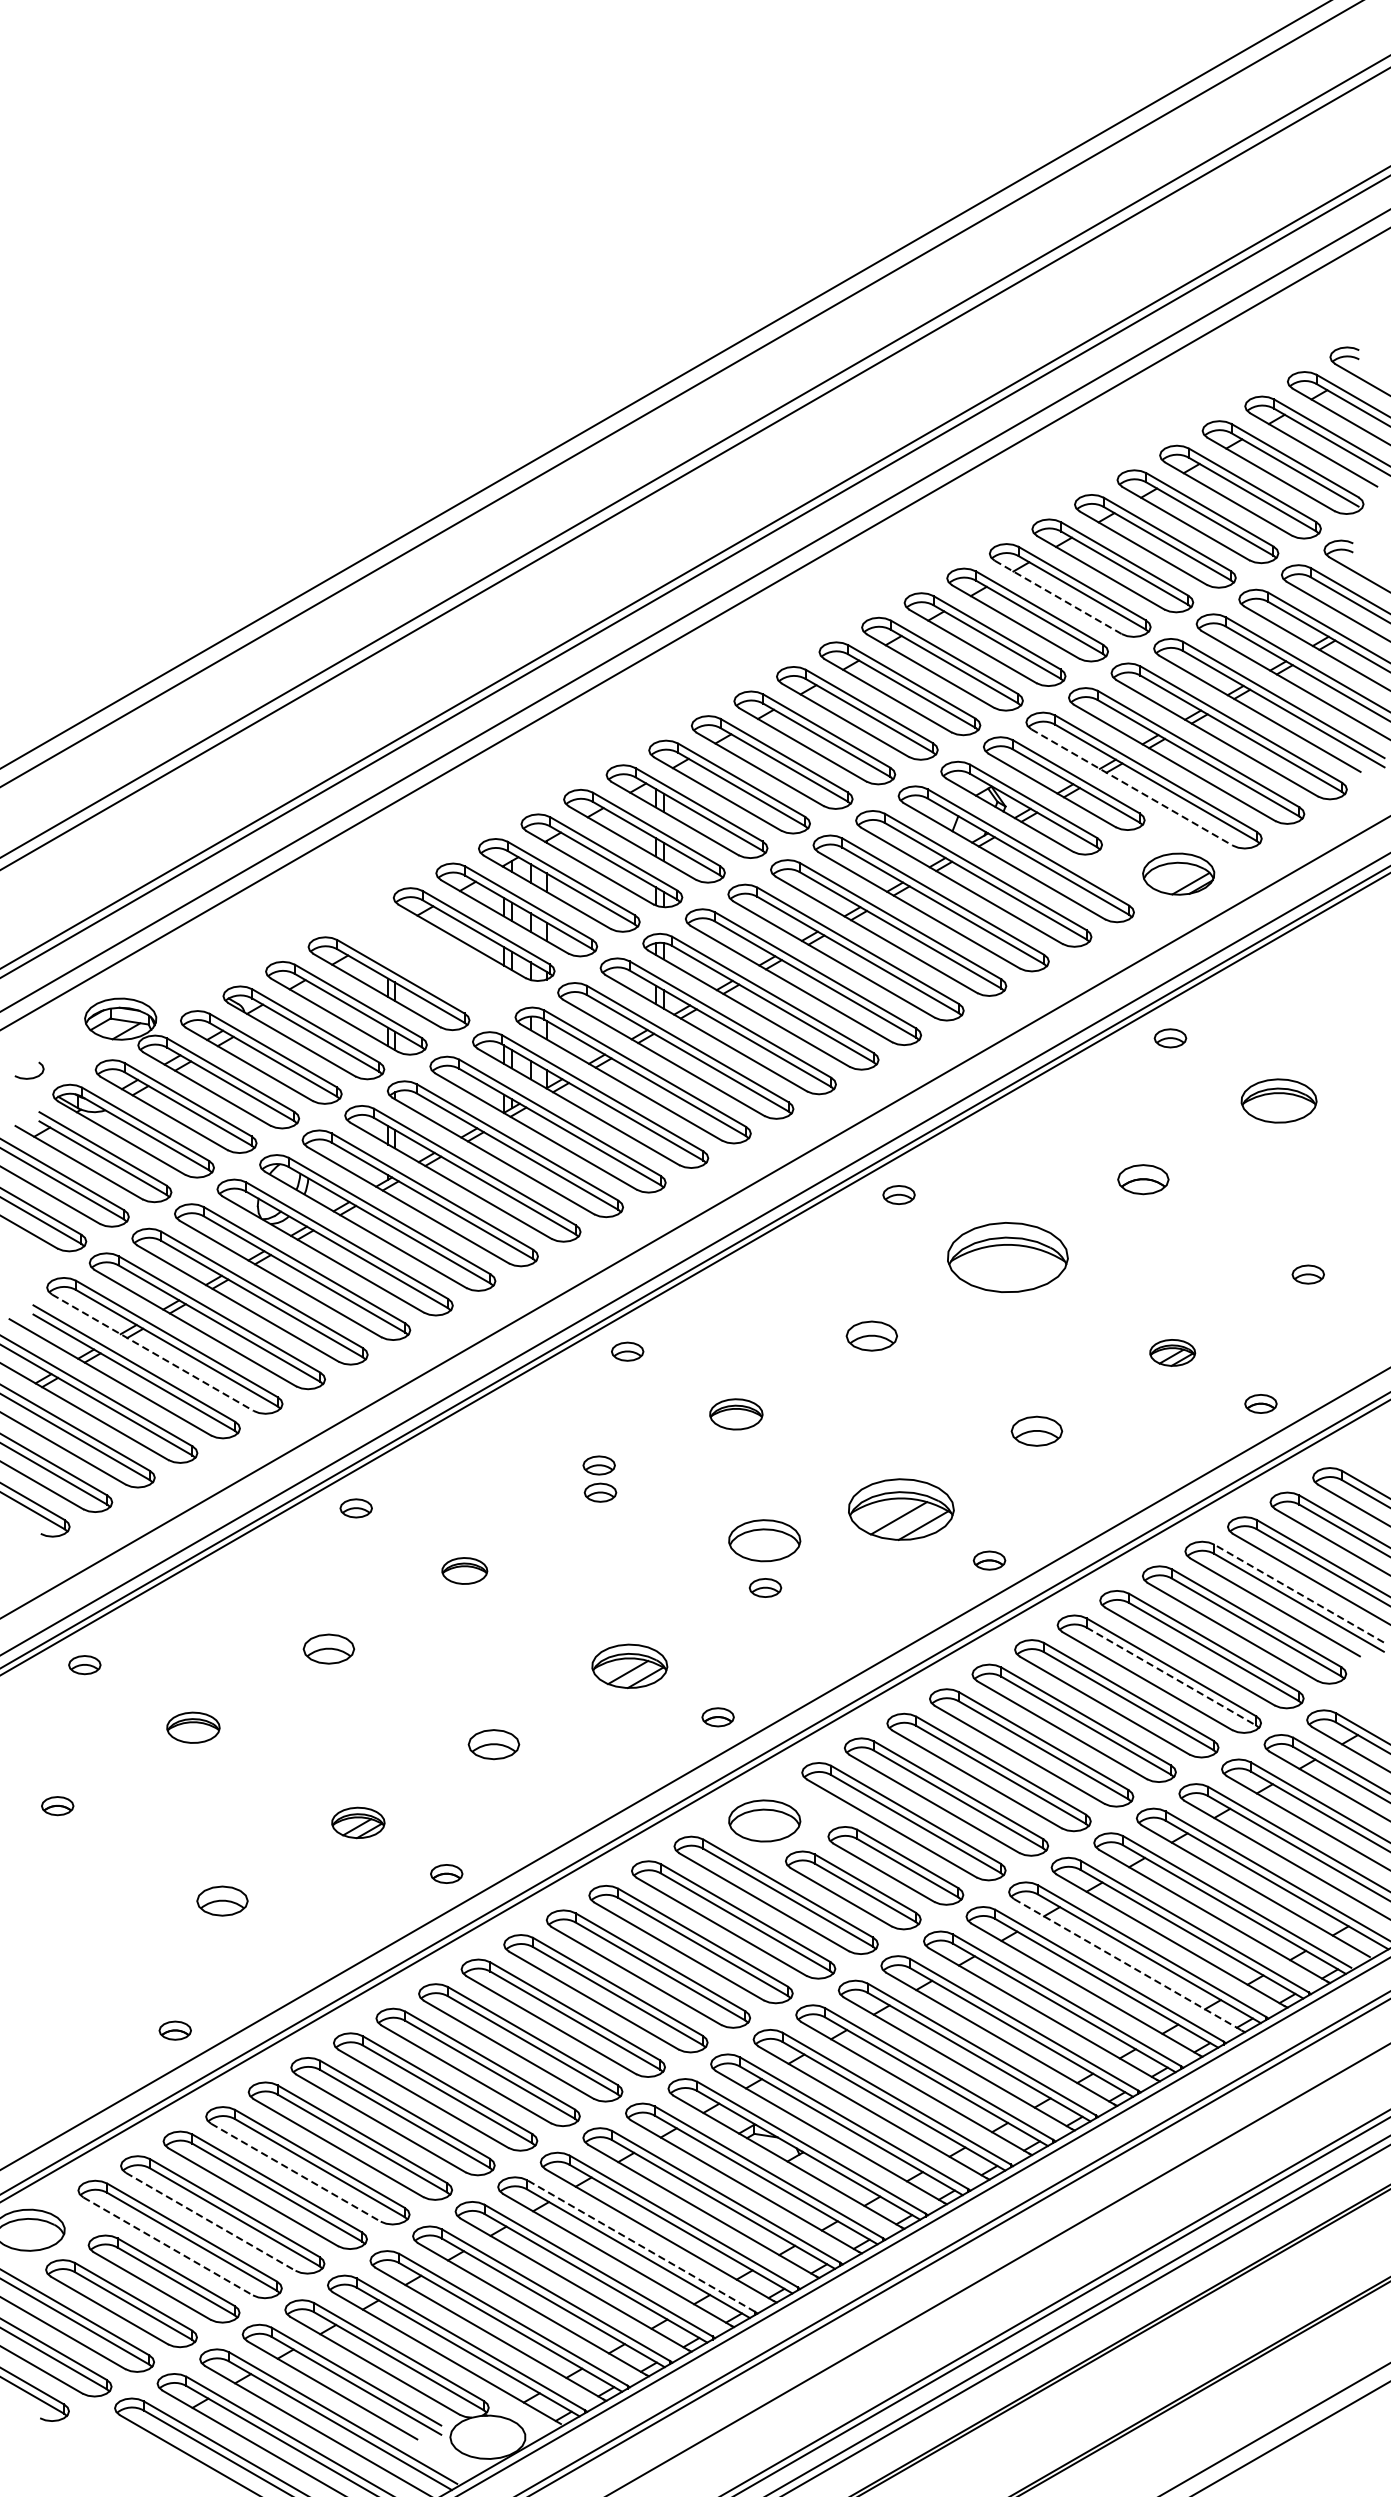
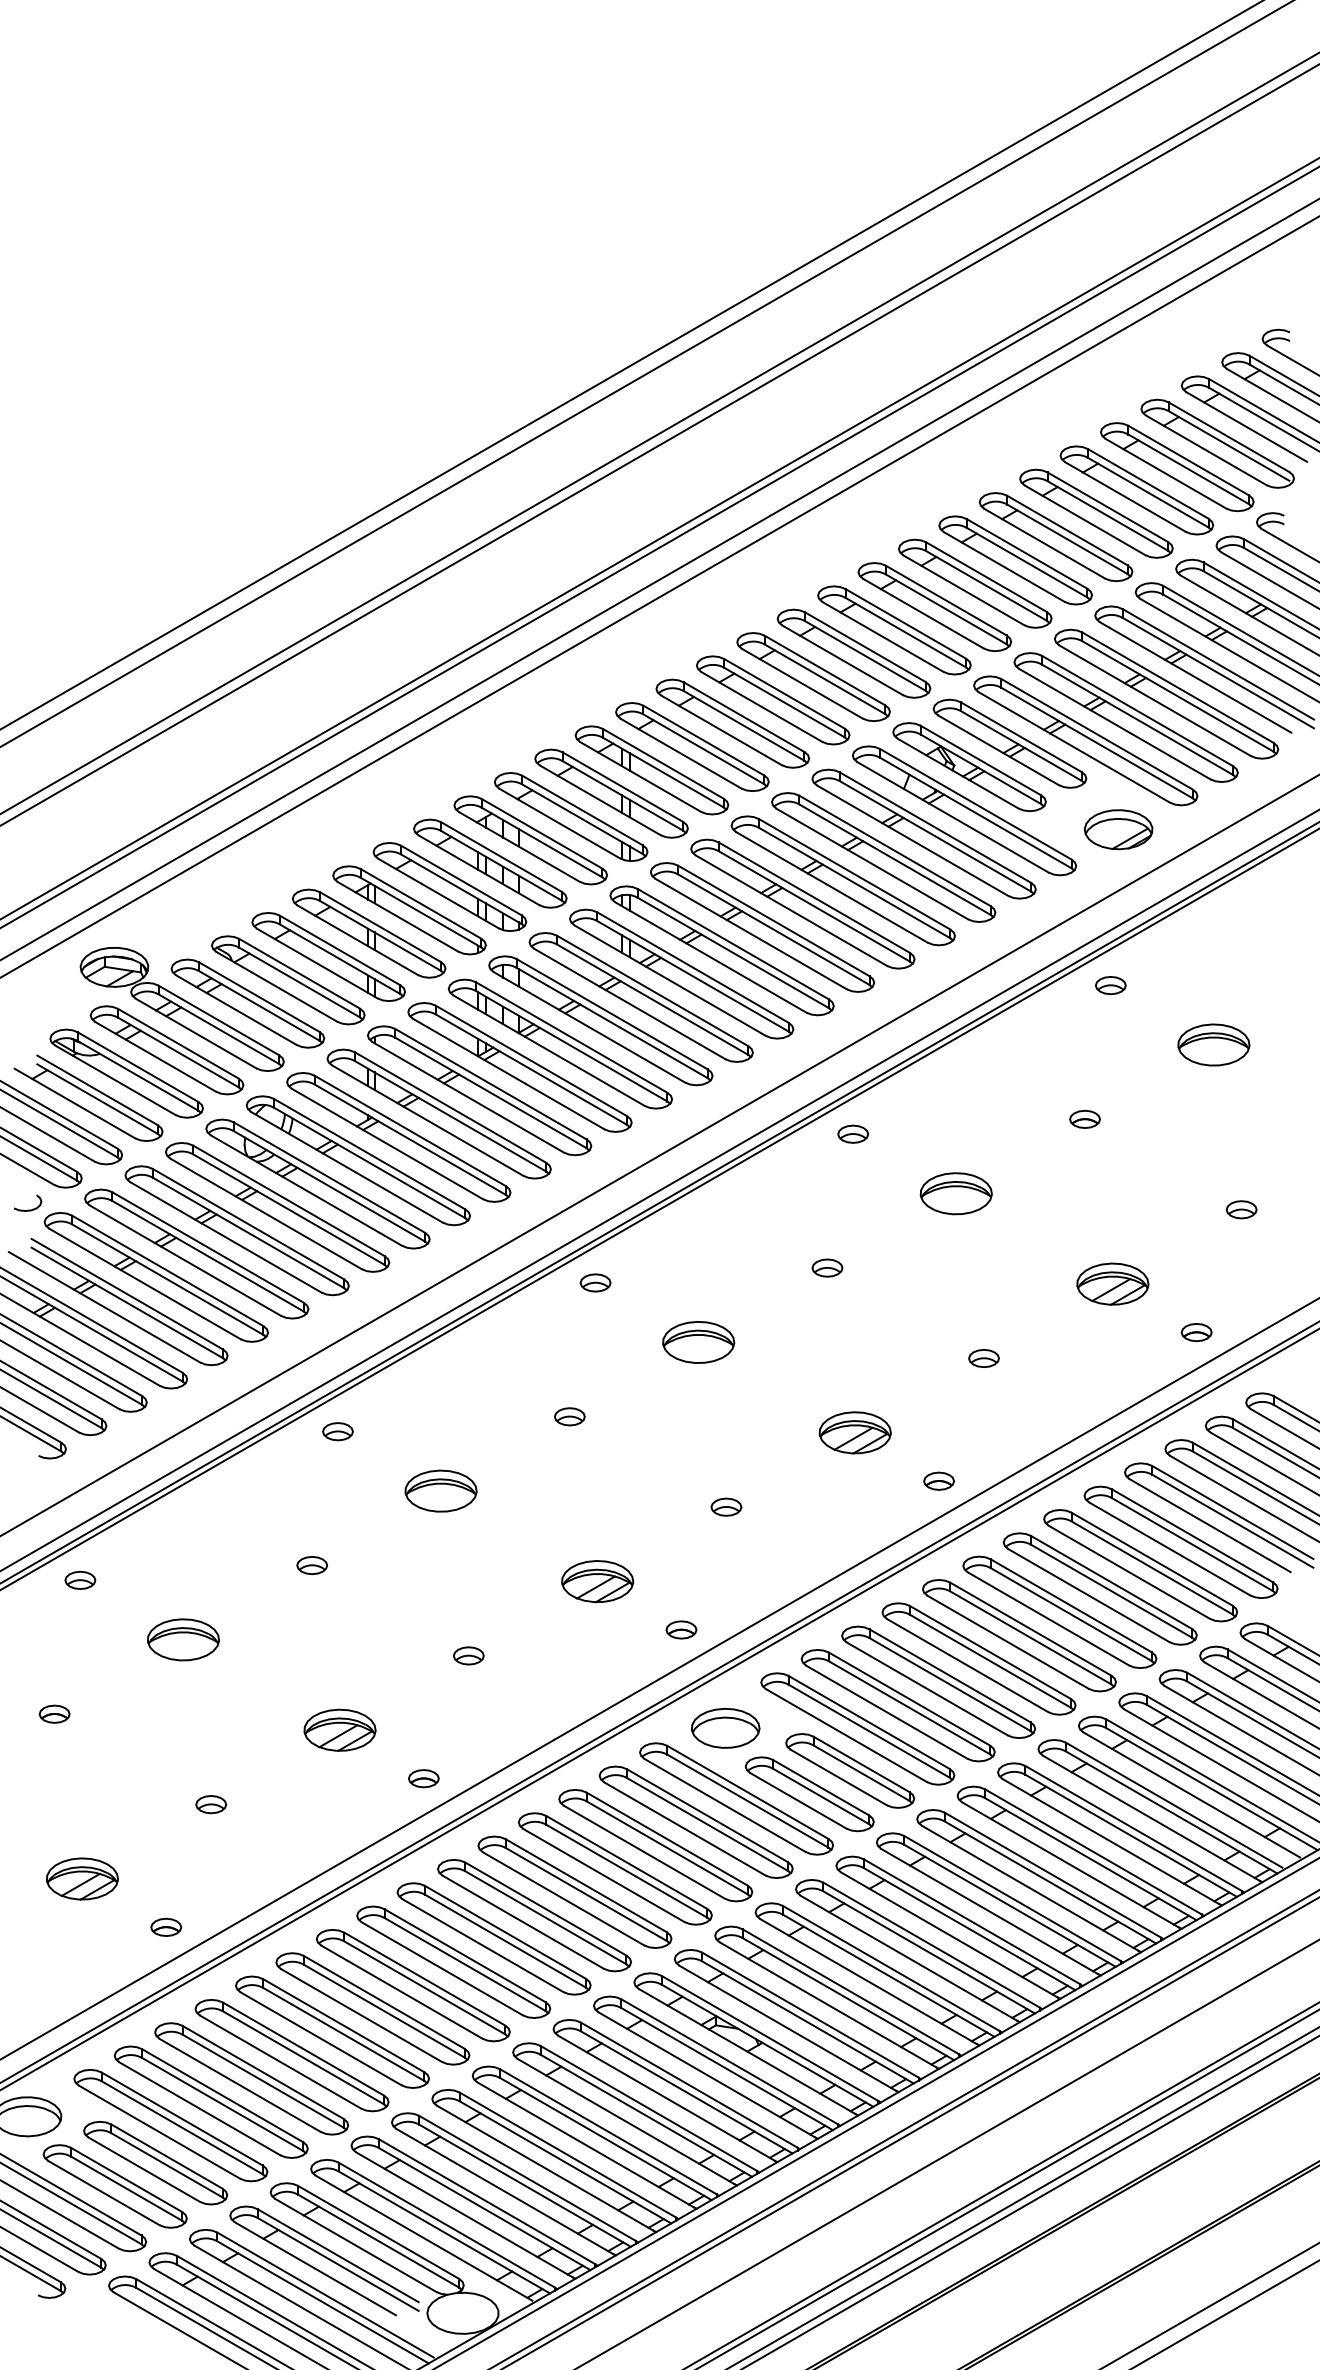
line: (1058, 597) -> (1004, 567), dashed -> solid
line: (1132, 787) -> (1074, 747), dashed -> solid
part: (431, 959) -> (409, 910), added
curve: (30, 1077) -> (28, 1209), moved
part: (1142, 1178) -> (1084, 1118), size x0.62
part: (1006, 1257) -> (955, 1193), size x0.62
part: (871, 1335) -> (827, 1267), size x0.62
part: (1172, 1352) -> (1112, 1283), size x1.67
line: (153, 1353) -> (145, 1284), dashed -> solid
part: (736, 1414) -> (698, 1342), size x1.43
part: (1036, 1431) -> (983, 1358), size x0.62
part: (599, 1465) -> (568, 1390), removed
part: (900, 1509) -> (854, 1432), size x0.71
part: (764, 1539) -> (725, 1461), removed
part: (464, 1570) -> (440, 1490), size x1.67
line: (1298, 1593) -> (1232, 1512), dashed -> solid
part: (329, 1649) -> (312, 1565), size x0.62
line: (1171, 1676) -> (1111, 1591), dashed -> solid
part: (193, 1727) -> (183, 1639), size x1.43
part: (493, 1744) -> (468, 1655), size x0.62
part: (357, 1822) -> (339, 1729), size x1.43
part: (222, 1901) -> (211, 1804), size x0.62
line: (1129, 1965) -> (1071, 1865), dashed -> solid
part: (87, 1979) -> (82, 1878), added
line: (295, 2173) -> (280, 2062), dashed -> solid
line: (210, 2221) -> (199, 2108), dashed -> solid
line: (641, 2245) -> (608, 2131), dashed -> solid
line: (168, 2246) -> (159, 2132), dashed -> solid

